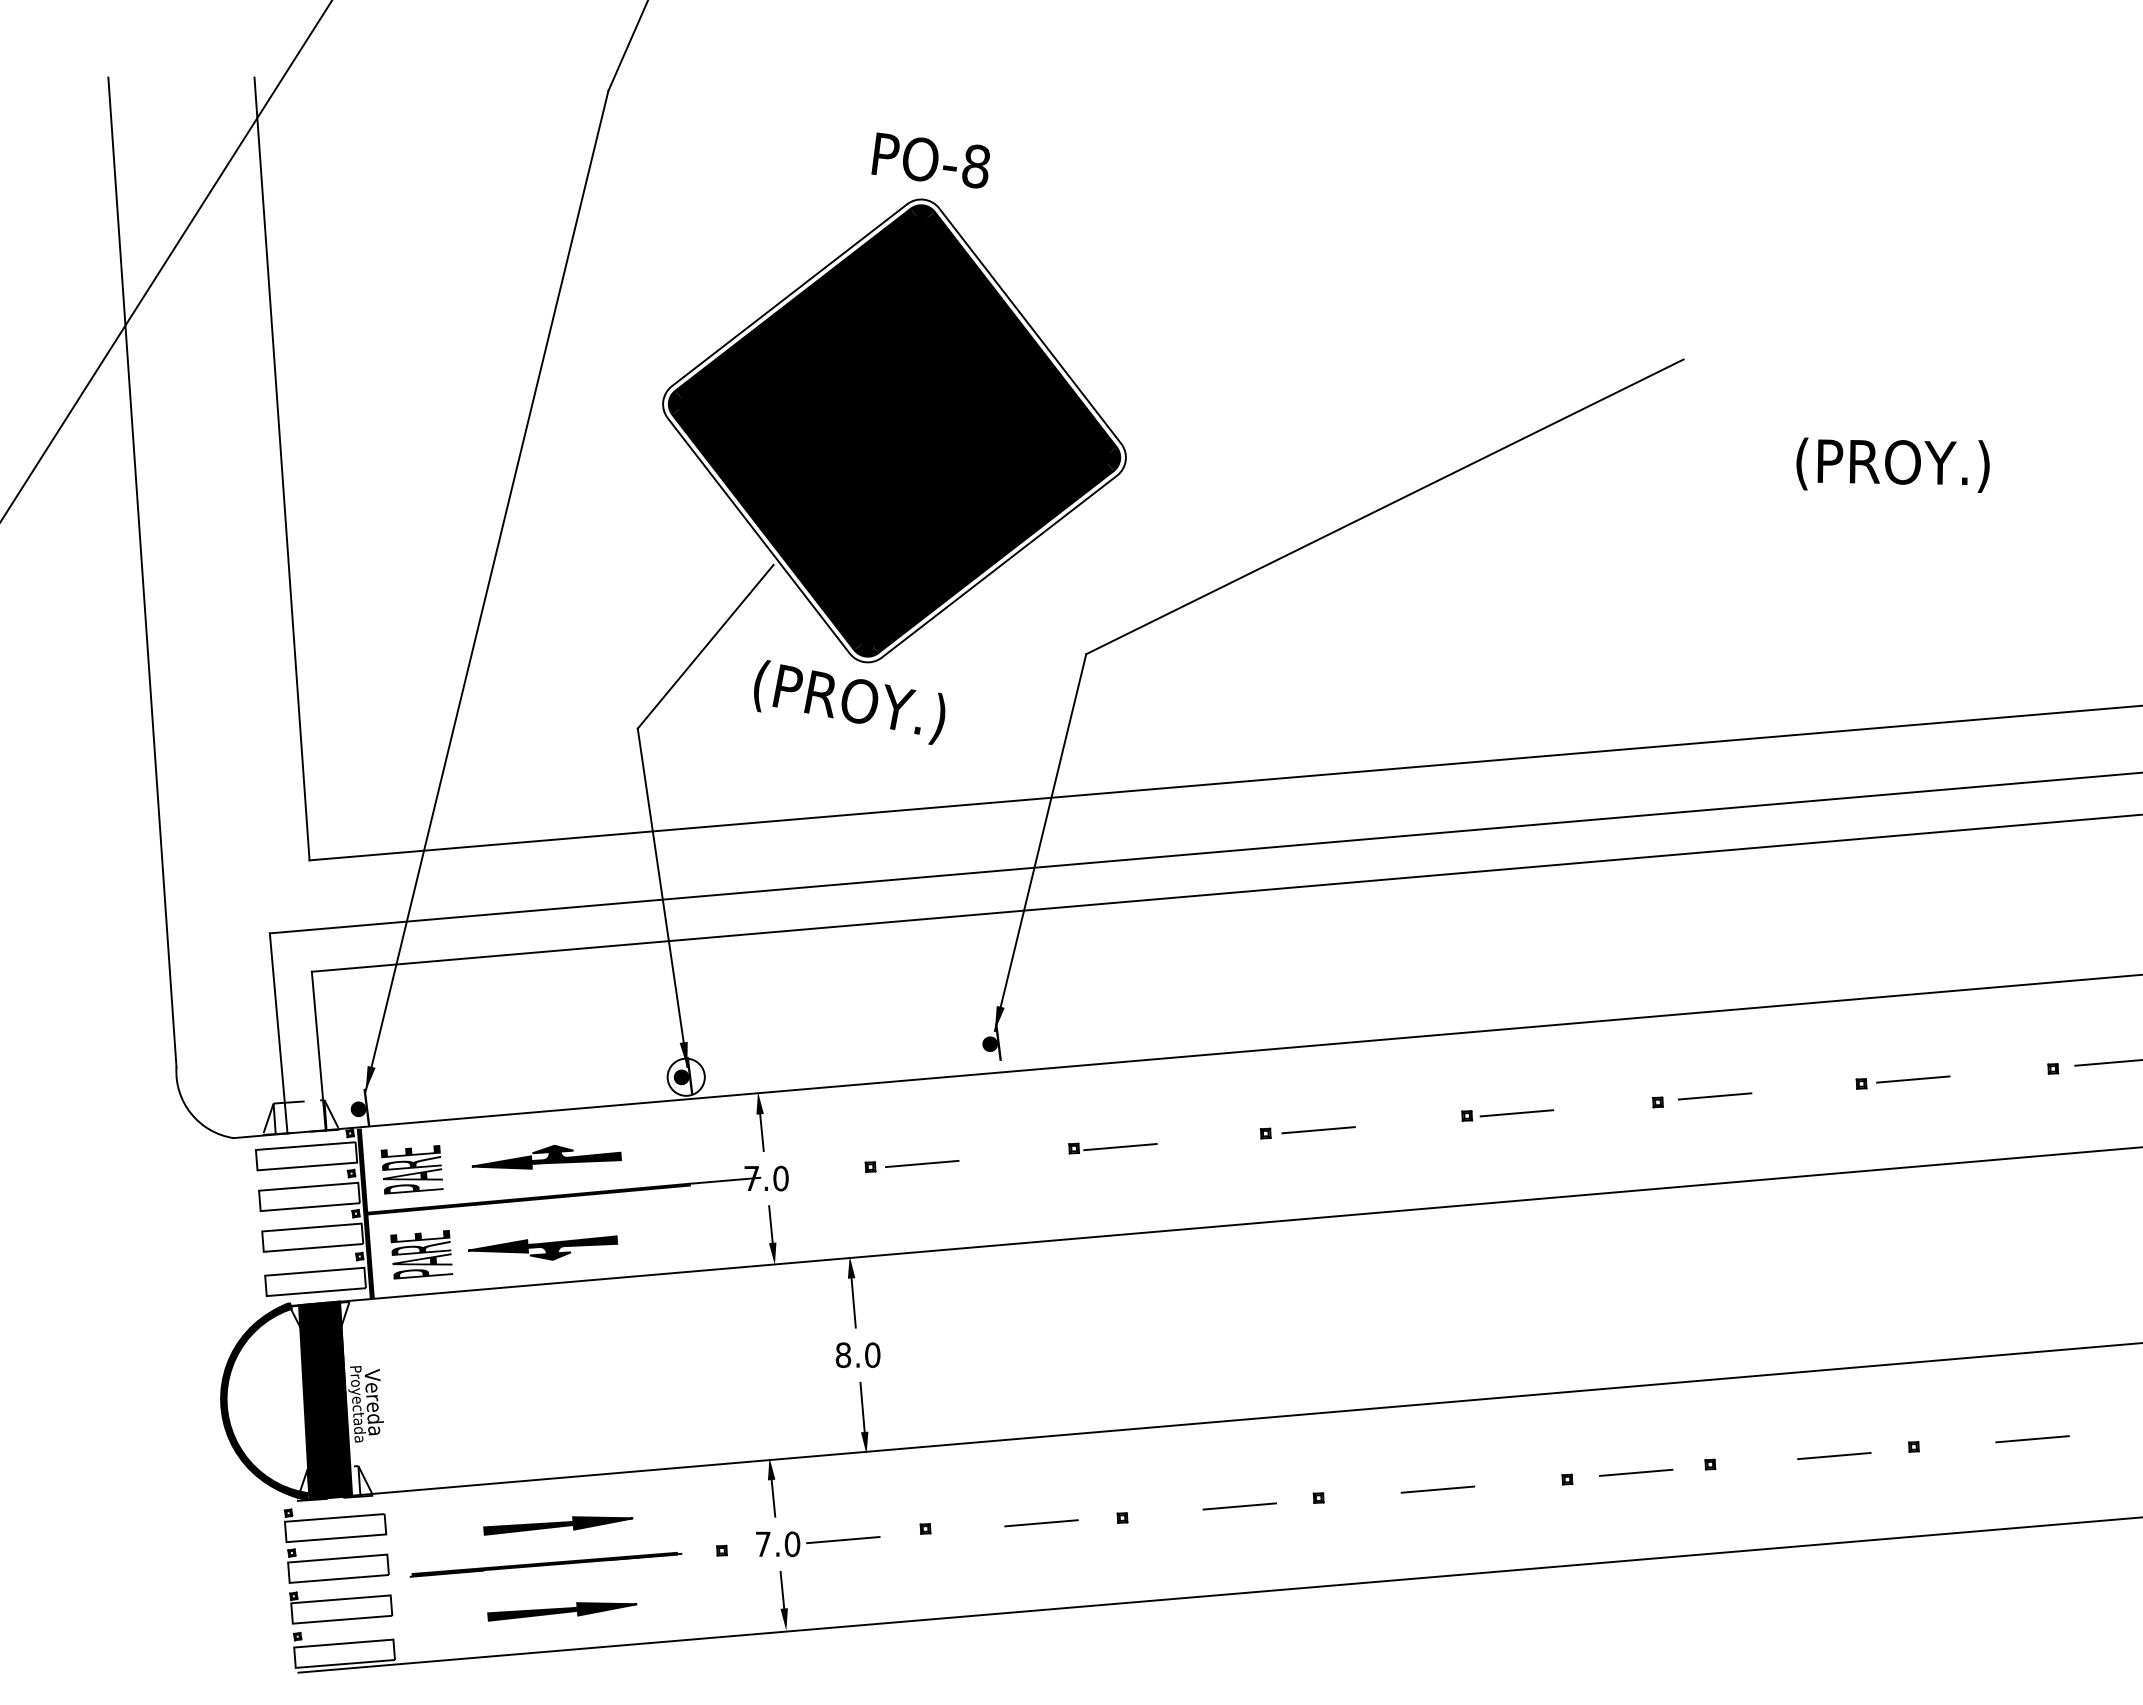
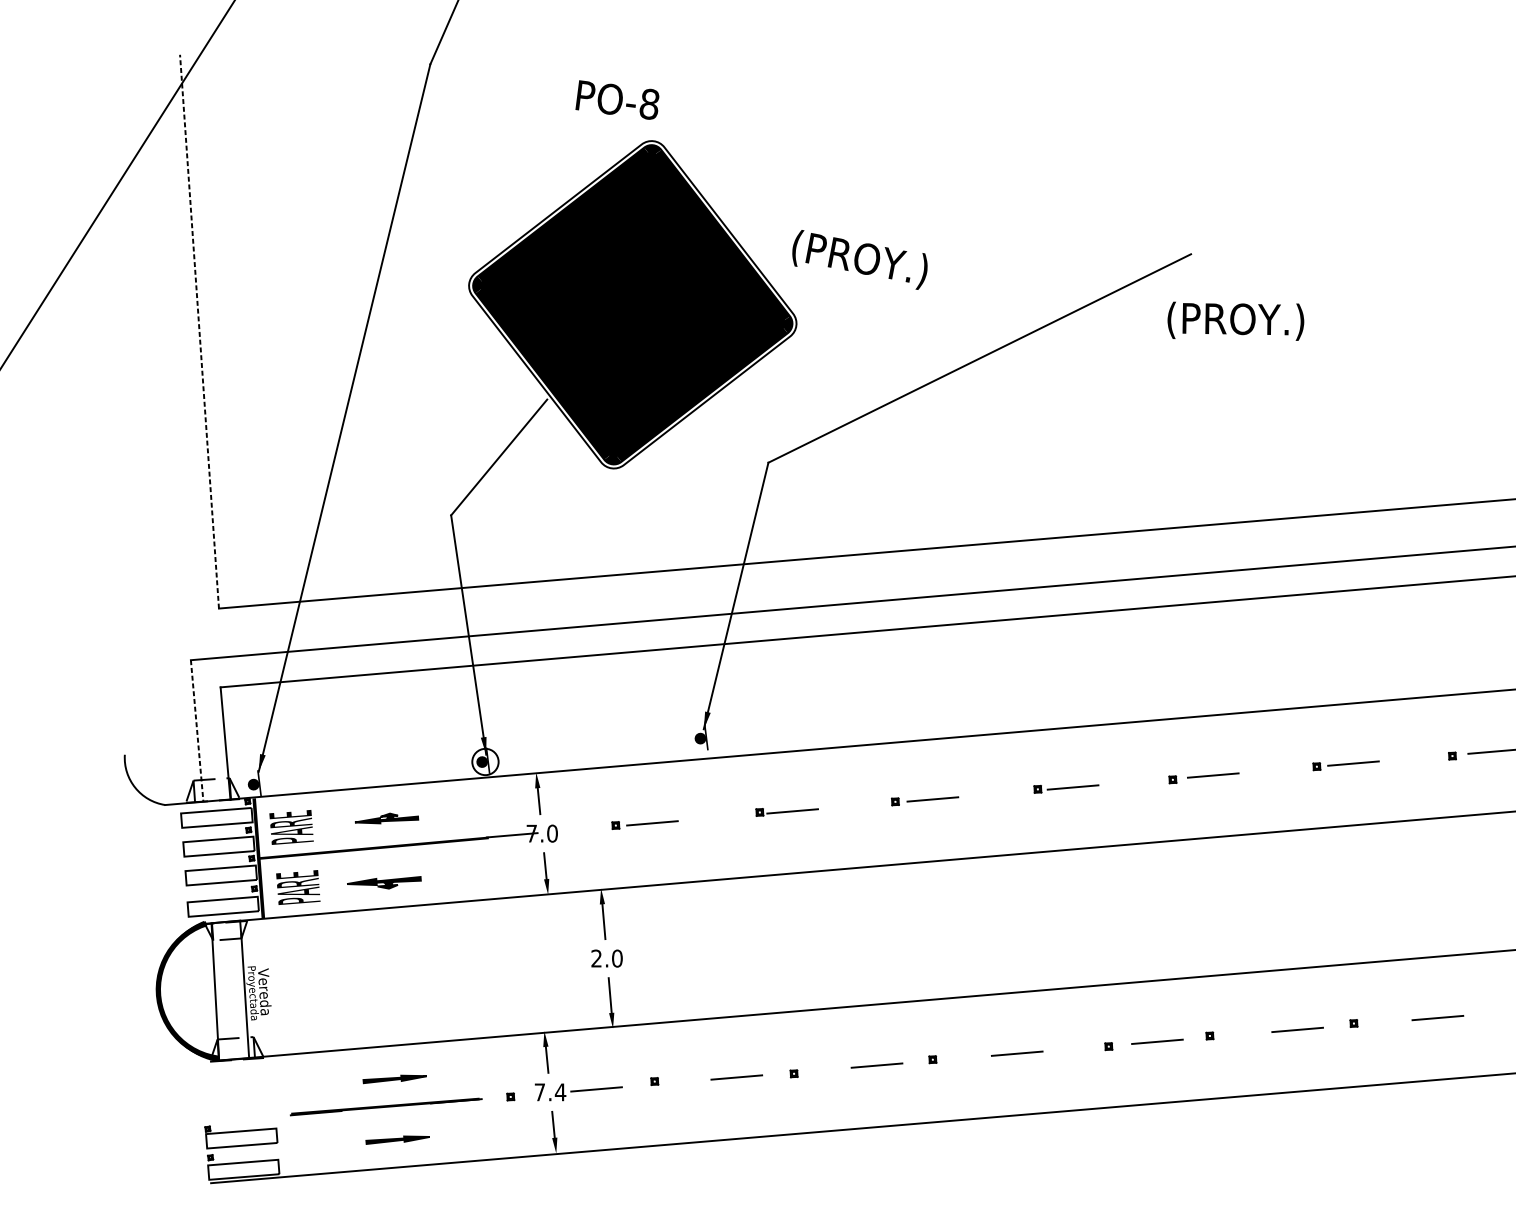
text: (930, 160) -> (617, 100), moved
text: (1892, 464) -> (1235, 320), moved
line: (282, 468) -> (199, 331), solid -> dashed
line: (142, 572) -> (100, 404), removed
text: (849, 702) -> (859, 259), moved
line: (278, 1033) -> (197, 731), solid -> dashed
part: (546, 1156) -> (386, 818), size x0.6
part: (542, 1247) -> (383, 882), size x0.7
text: (843, 1355) -> (596, 958), 8.0 -> 2.0
fill: (325, 1400) -> (230, 990), removed
part: (558, 1525) -> (395, 1079), size x0.6
text: (792, 1544) -> (560, 1092), 7.0 -> 7.4
part: (336, 1545) -> (238, 1093), removed
part: (562, 1611) -> (397, 1139), size x0.6

